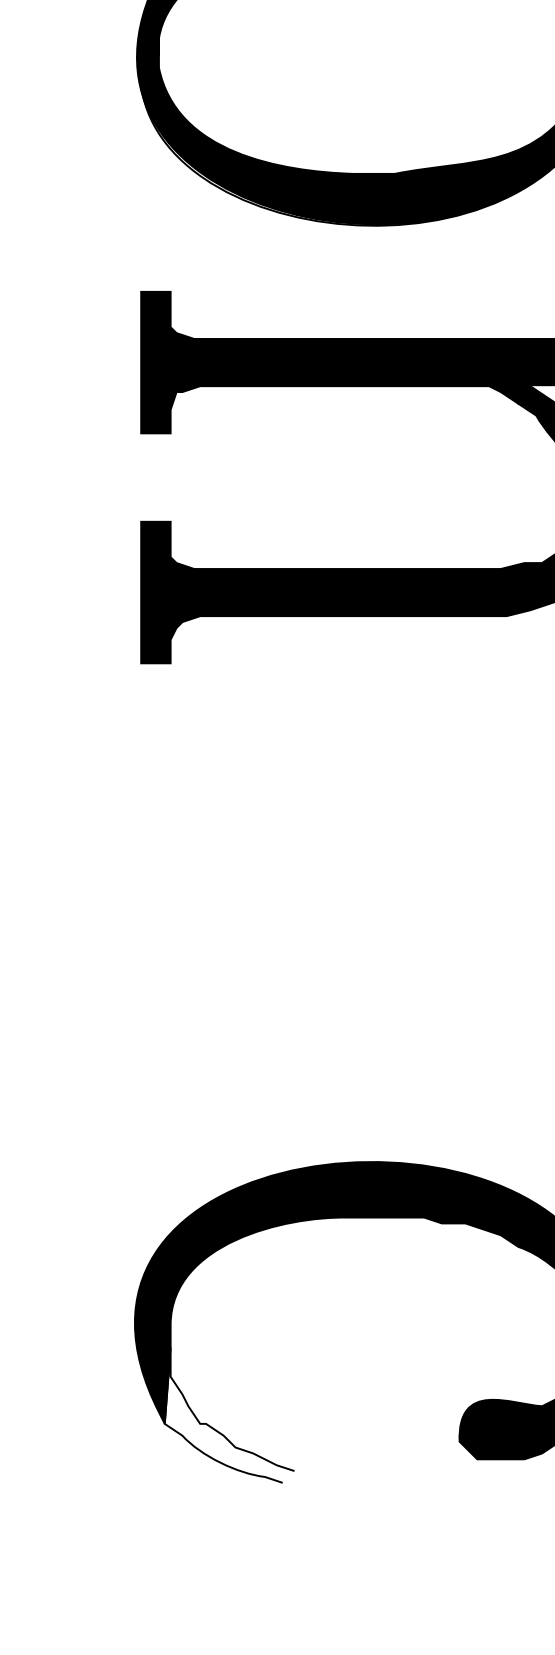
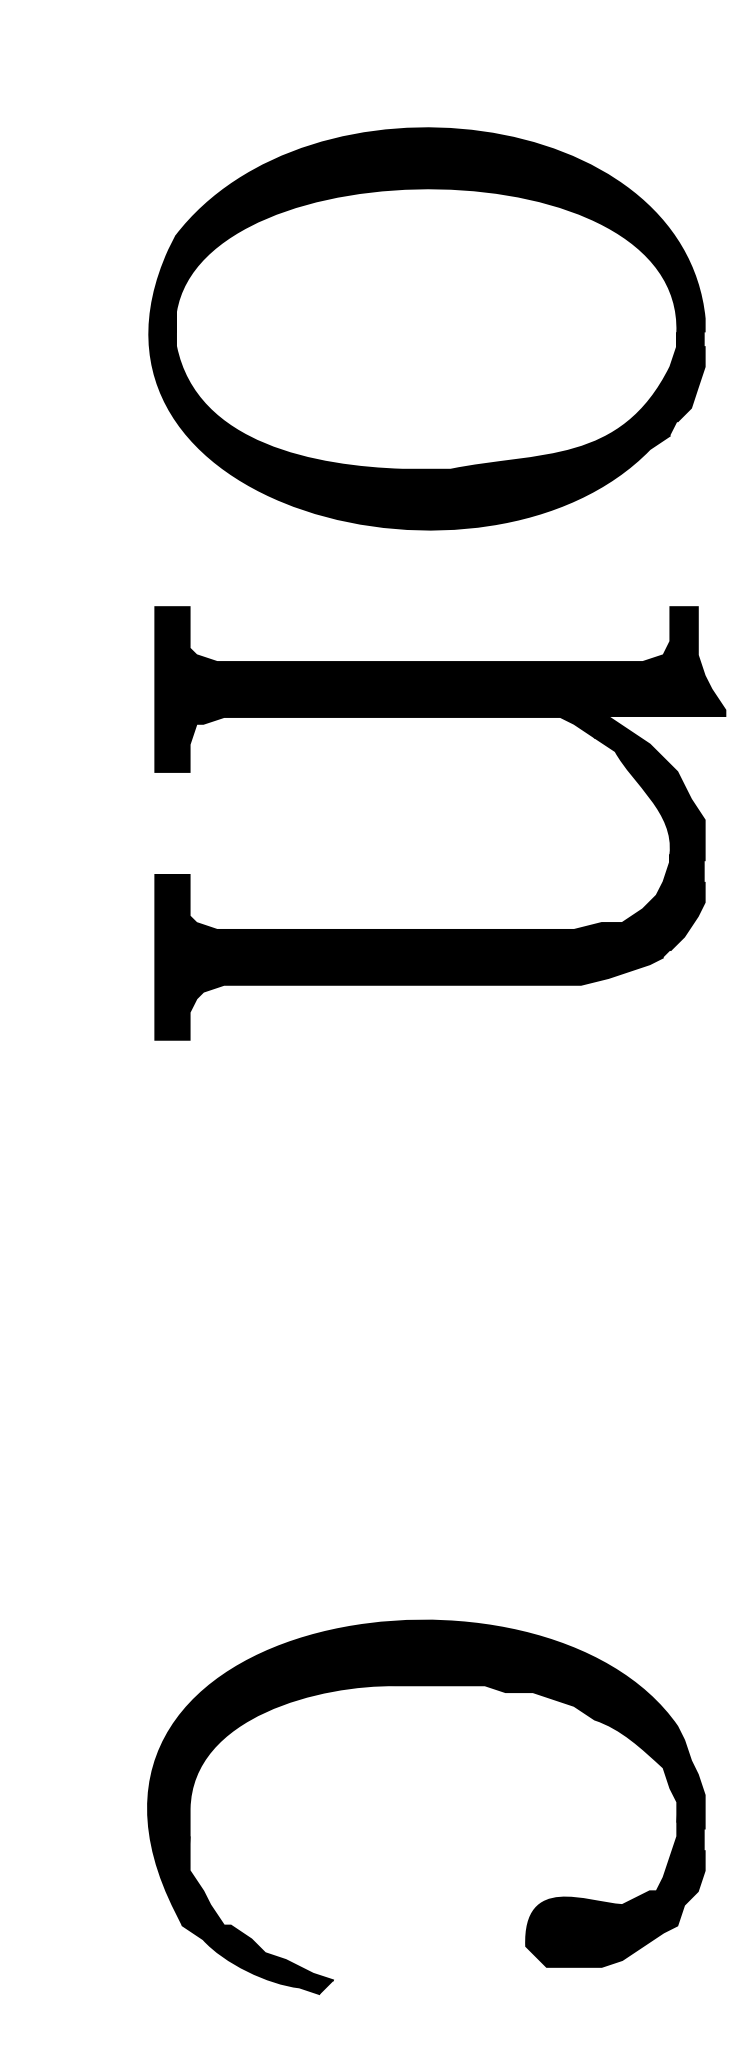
fill: (228, 1415) -> (257, 1915), added

